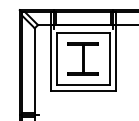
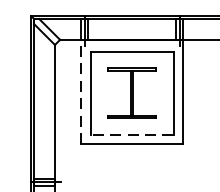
line: (51, 58) -> (81, 92), solid -> dashed
line: (82, 84) -> (130, 134), solid -> dashed

